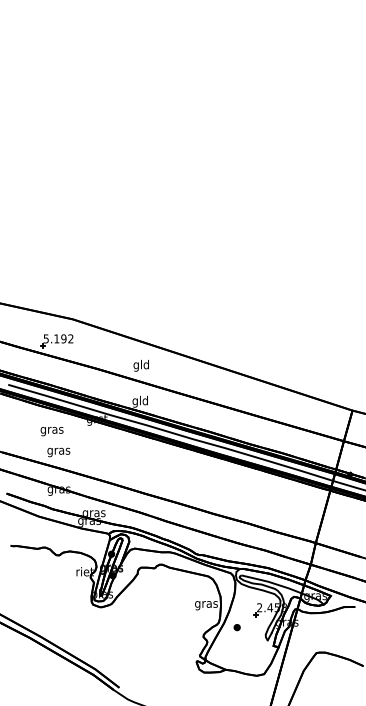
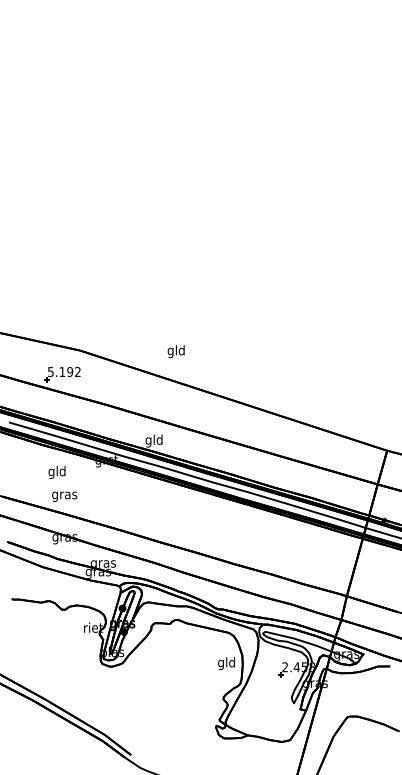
text: (140, 365) -> (175, 351), moved
text: (51, 430) -> (56, 472), gras -> gld
text: (206, 604) -> (226, 663), gras -> gld
part: (237, 627) -> (260, 688), removed

